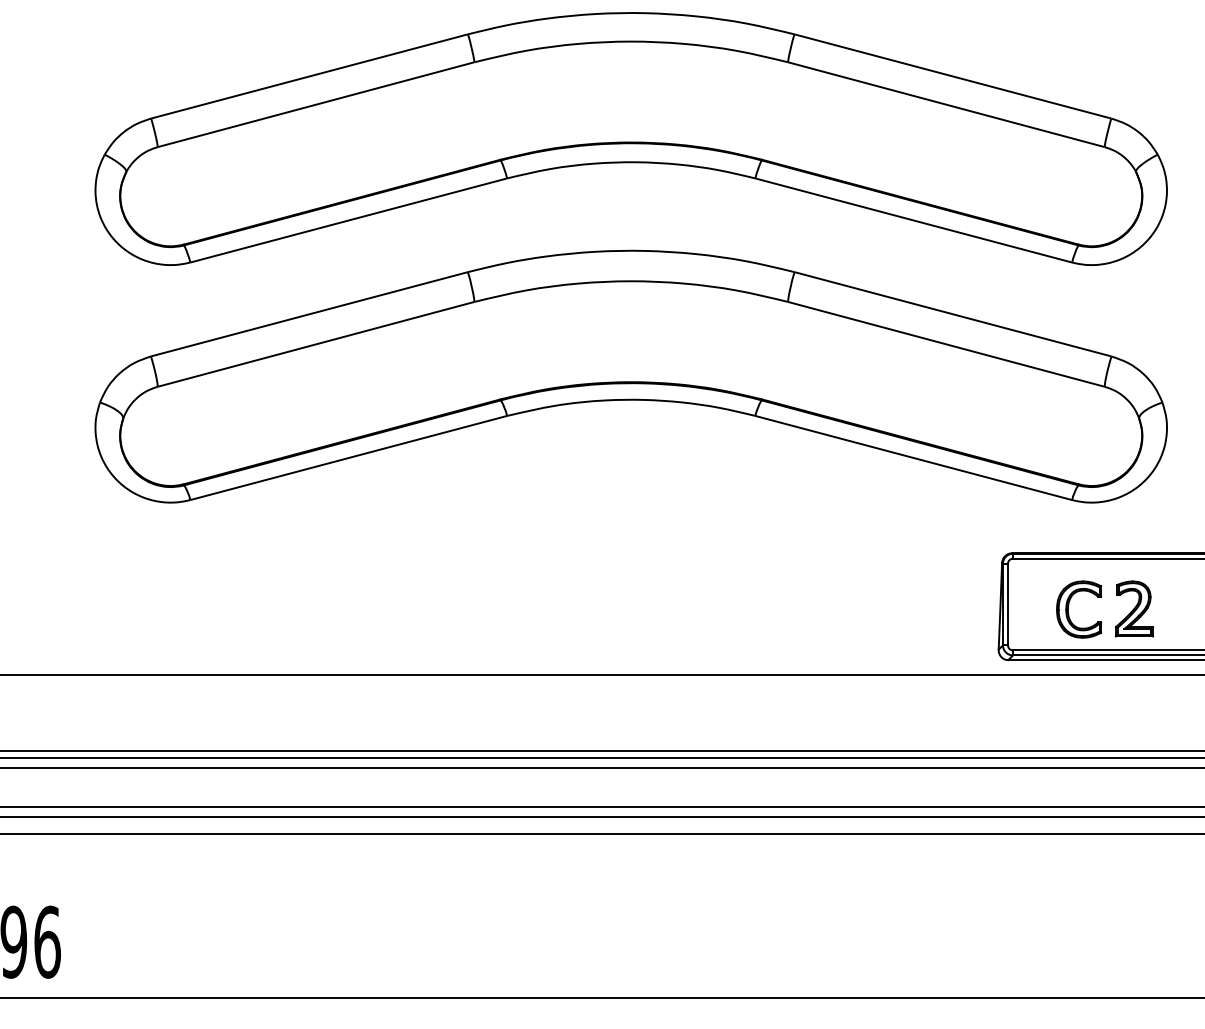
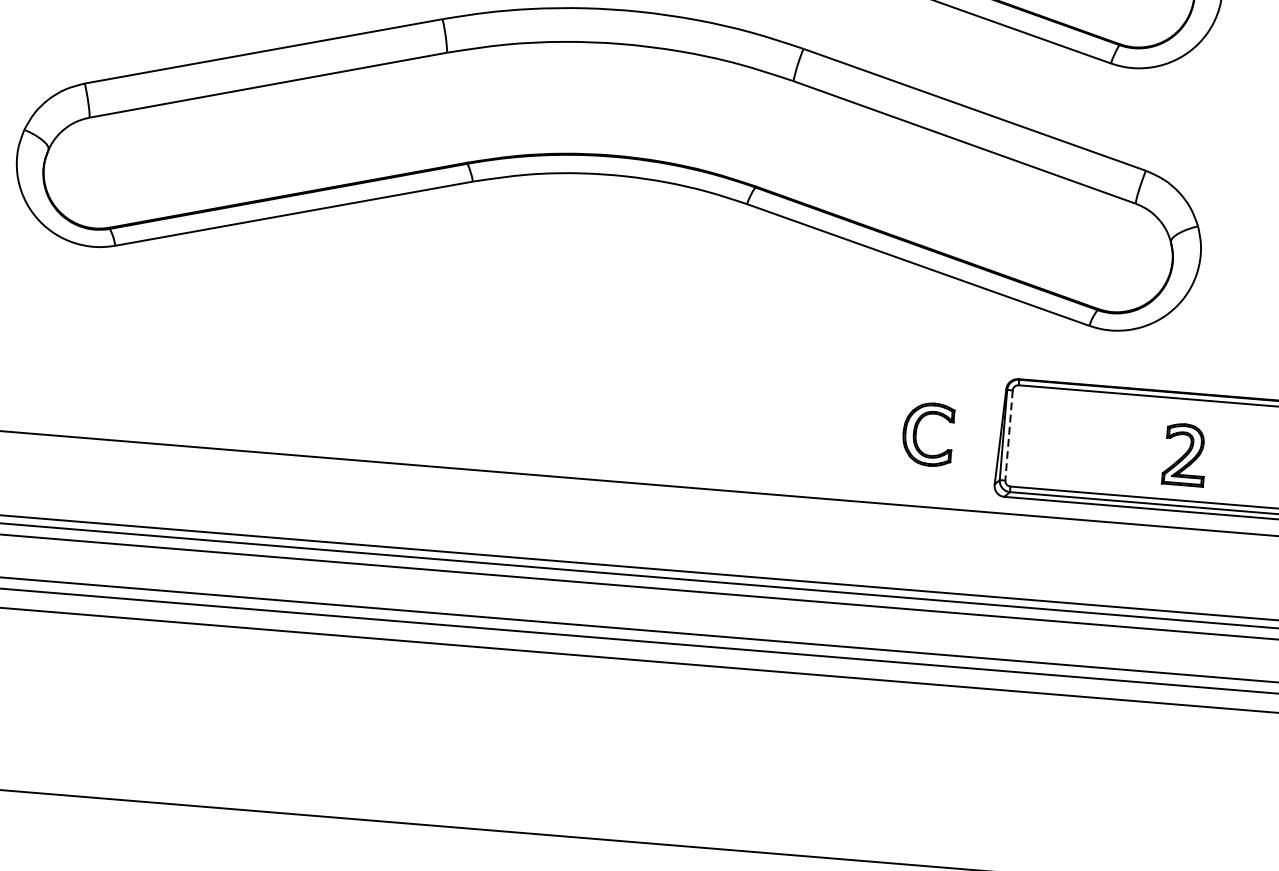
line: (1007, 604) -> (1008, 435), solid -> dashed
part: (1069, 605) -> (917, 429), moved
part: (1134, 608) -> (1184, 454), moved

